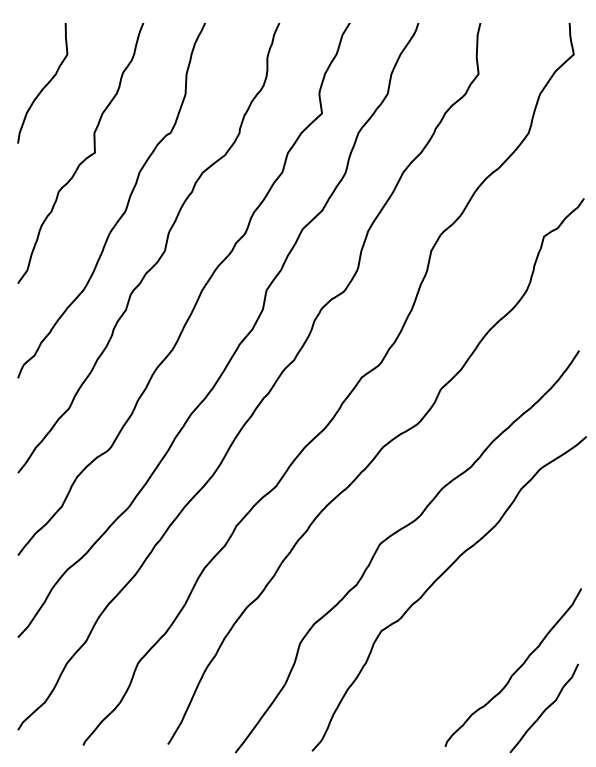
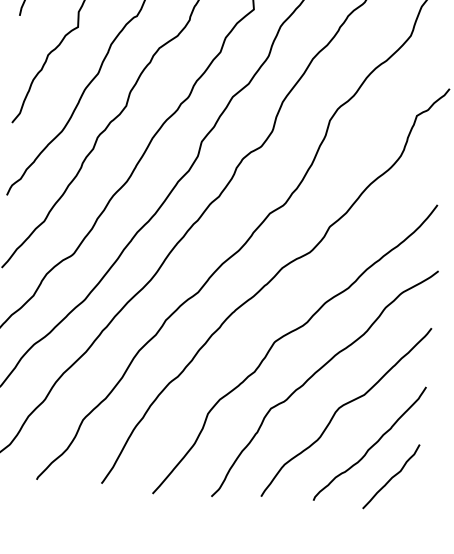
curve: (473, 622) -> (341, 407), added

